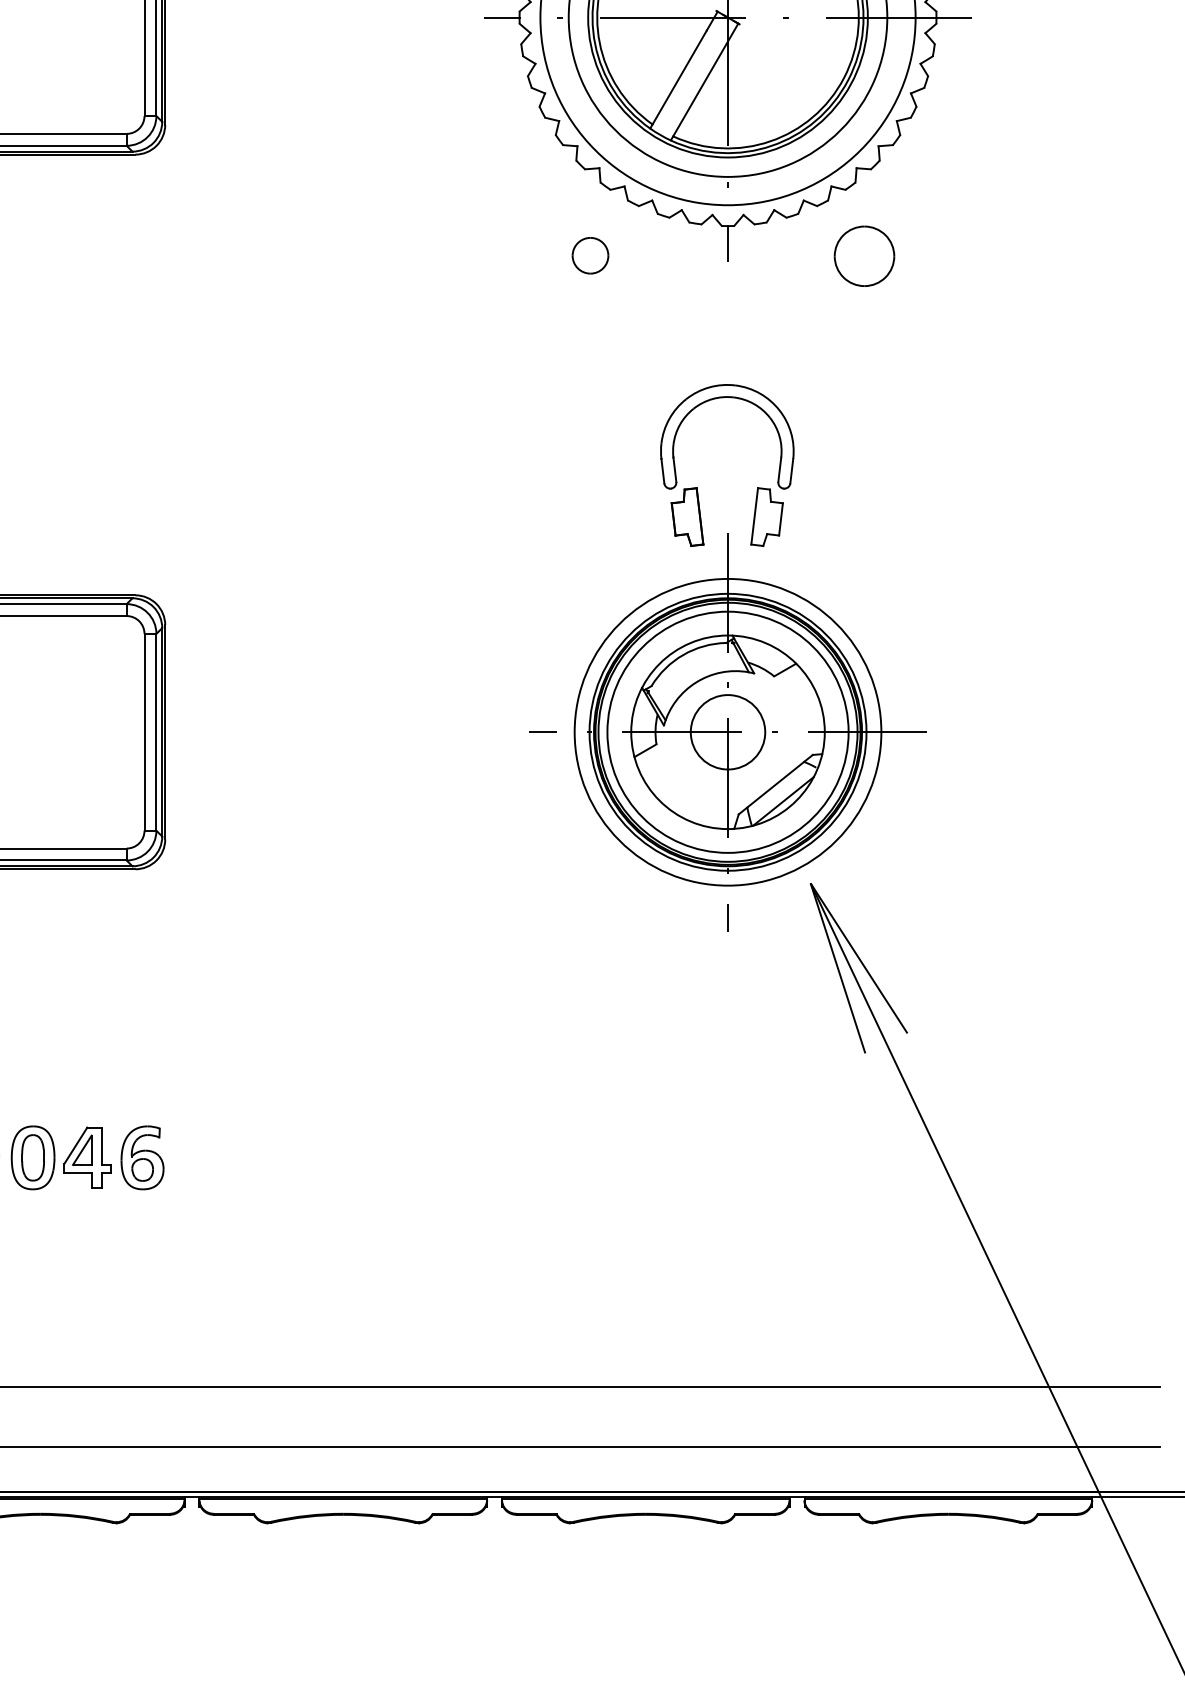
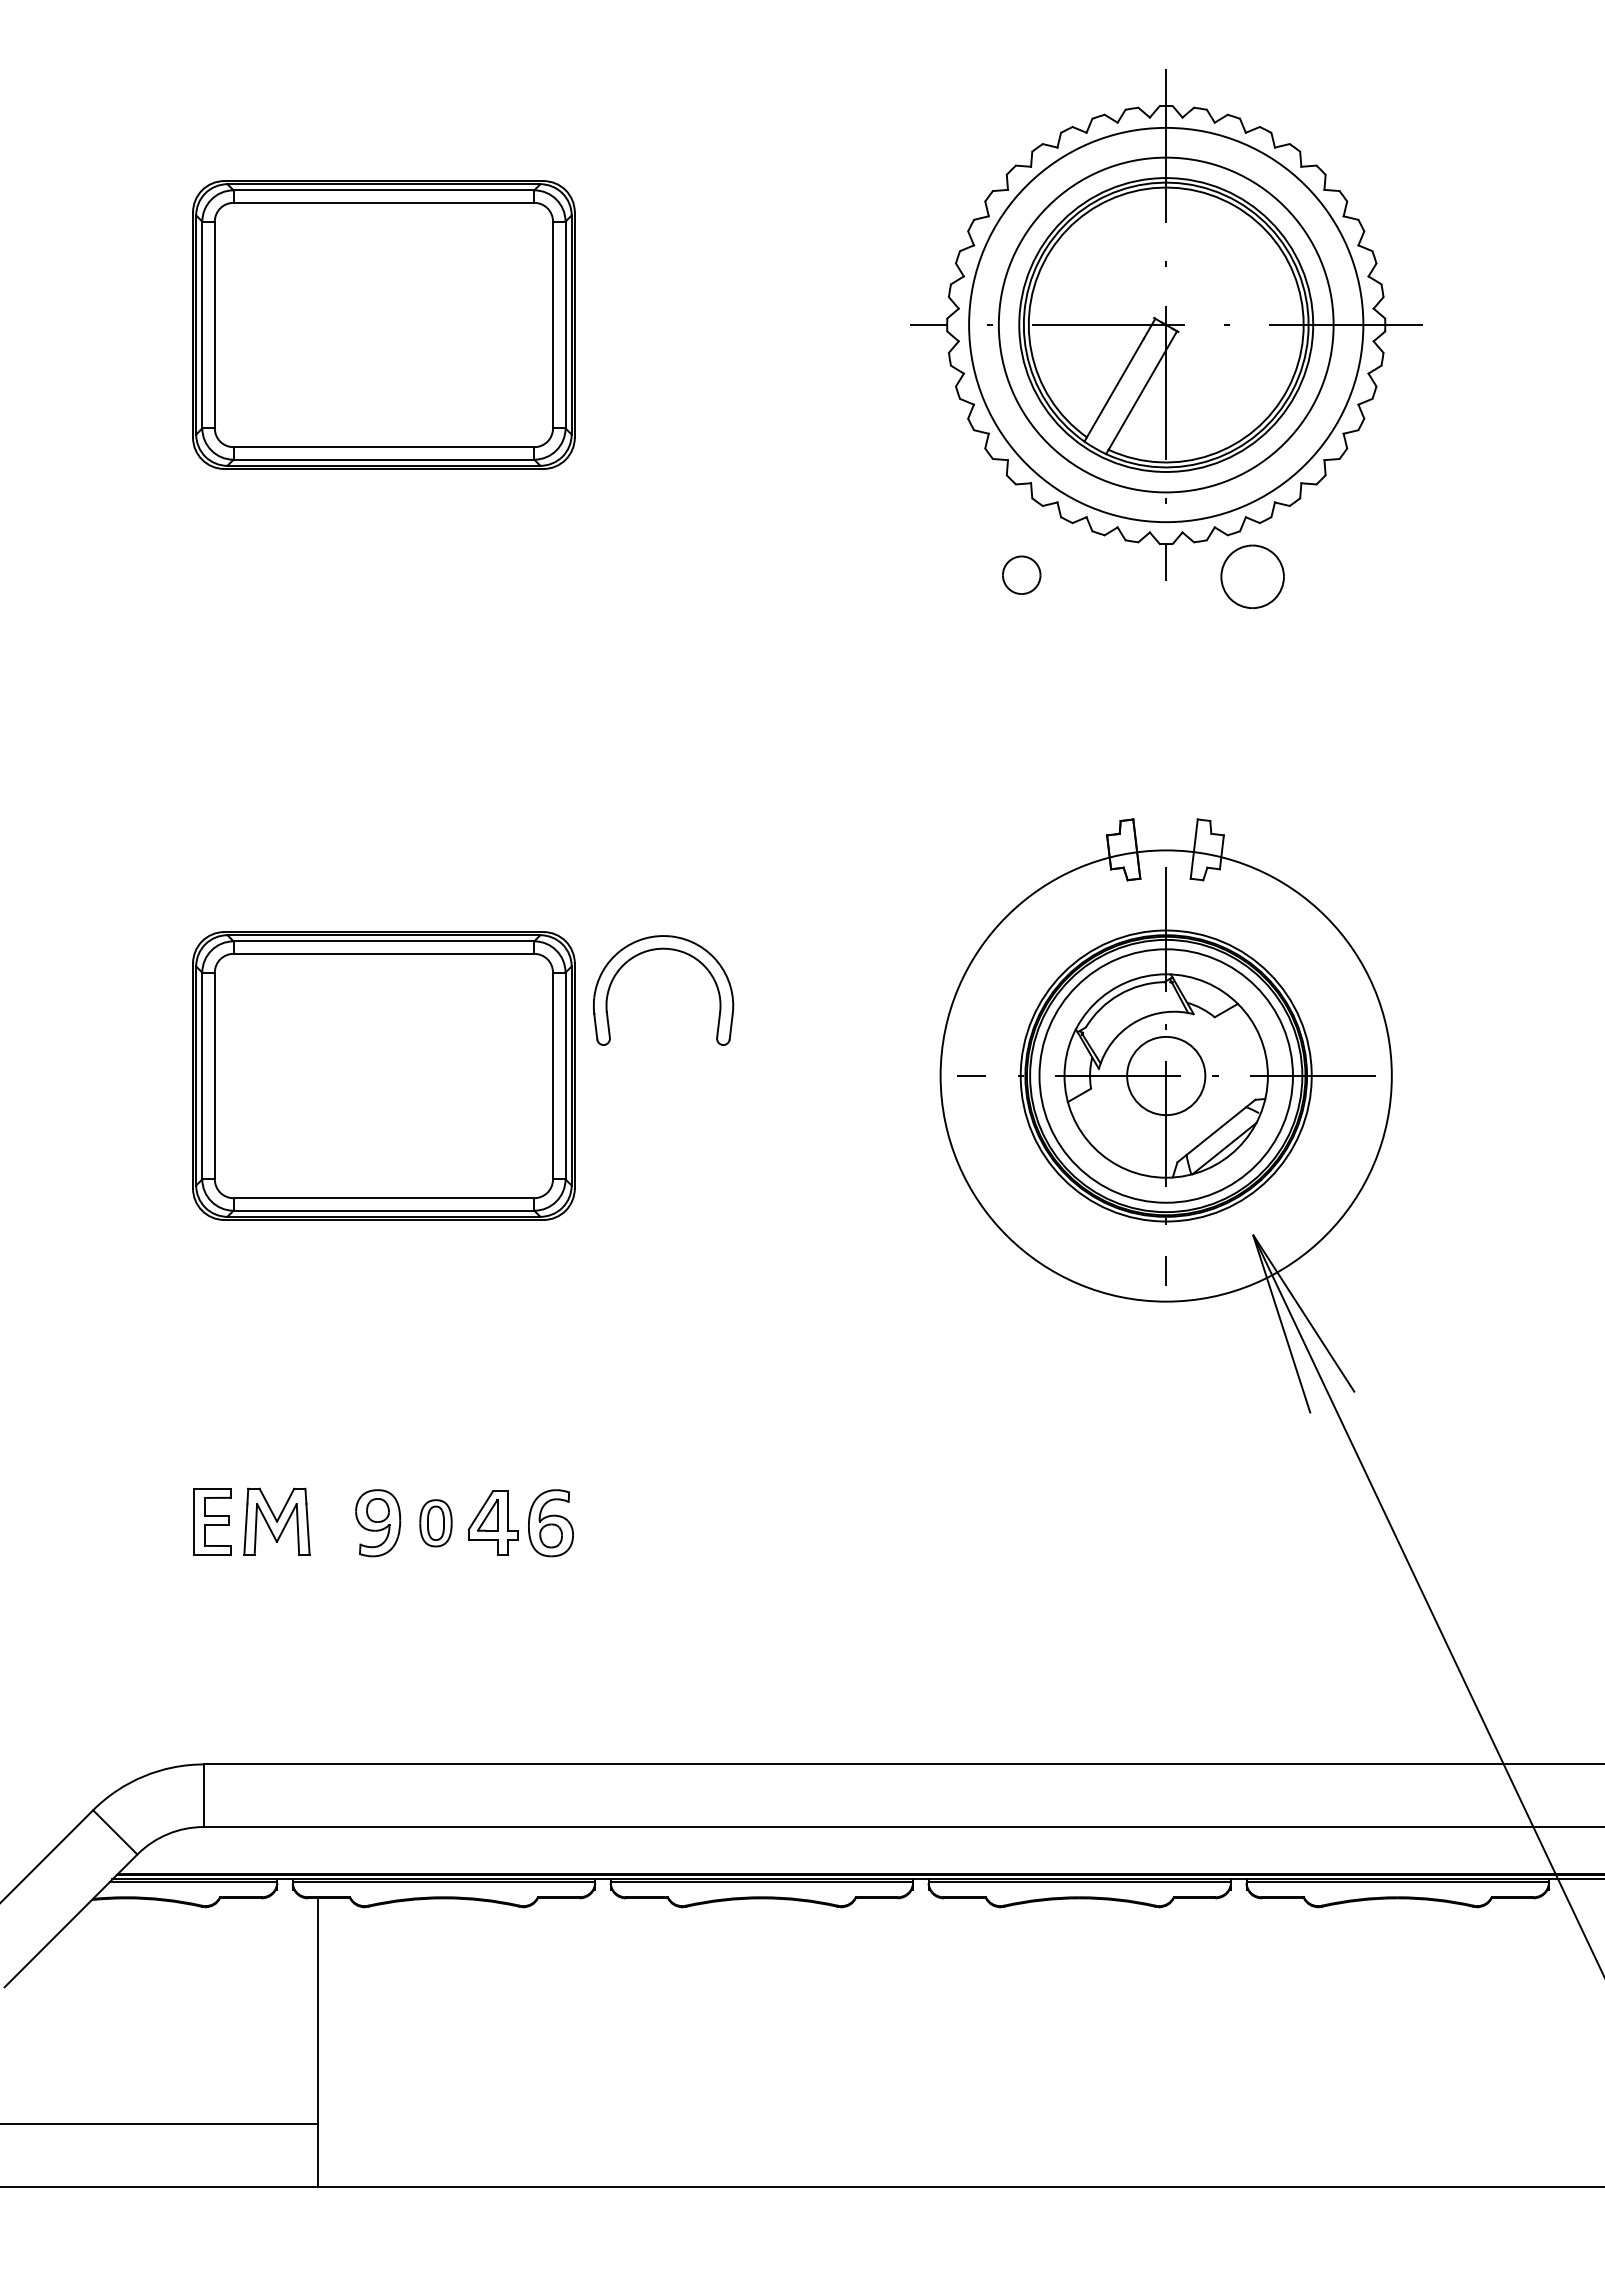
part: (864, 255) -> (1252, 576), moved
part: (733, 398) -> (670, 950), moved
circle: (728, 731) -> (1166, 1075), size x1.4
part: (32, 1158) -> (435, 1523), size x0.7

